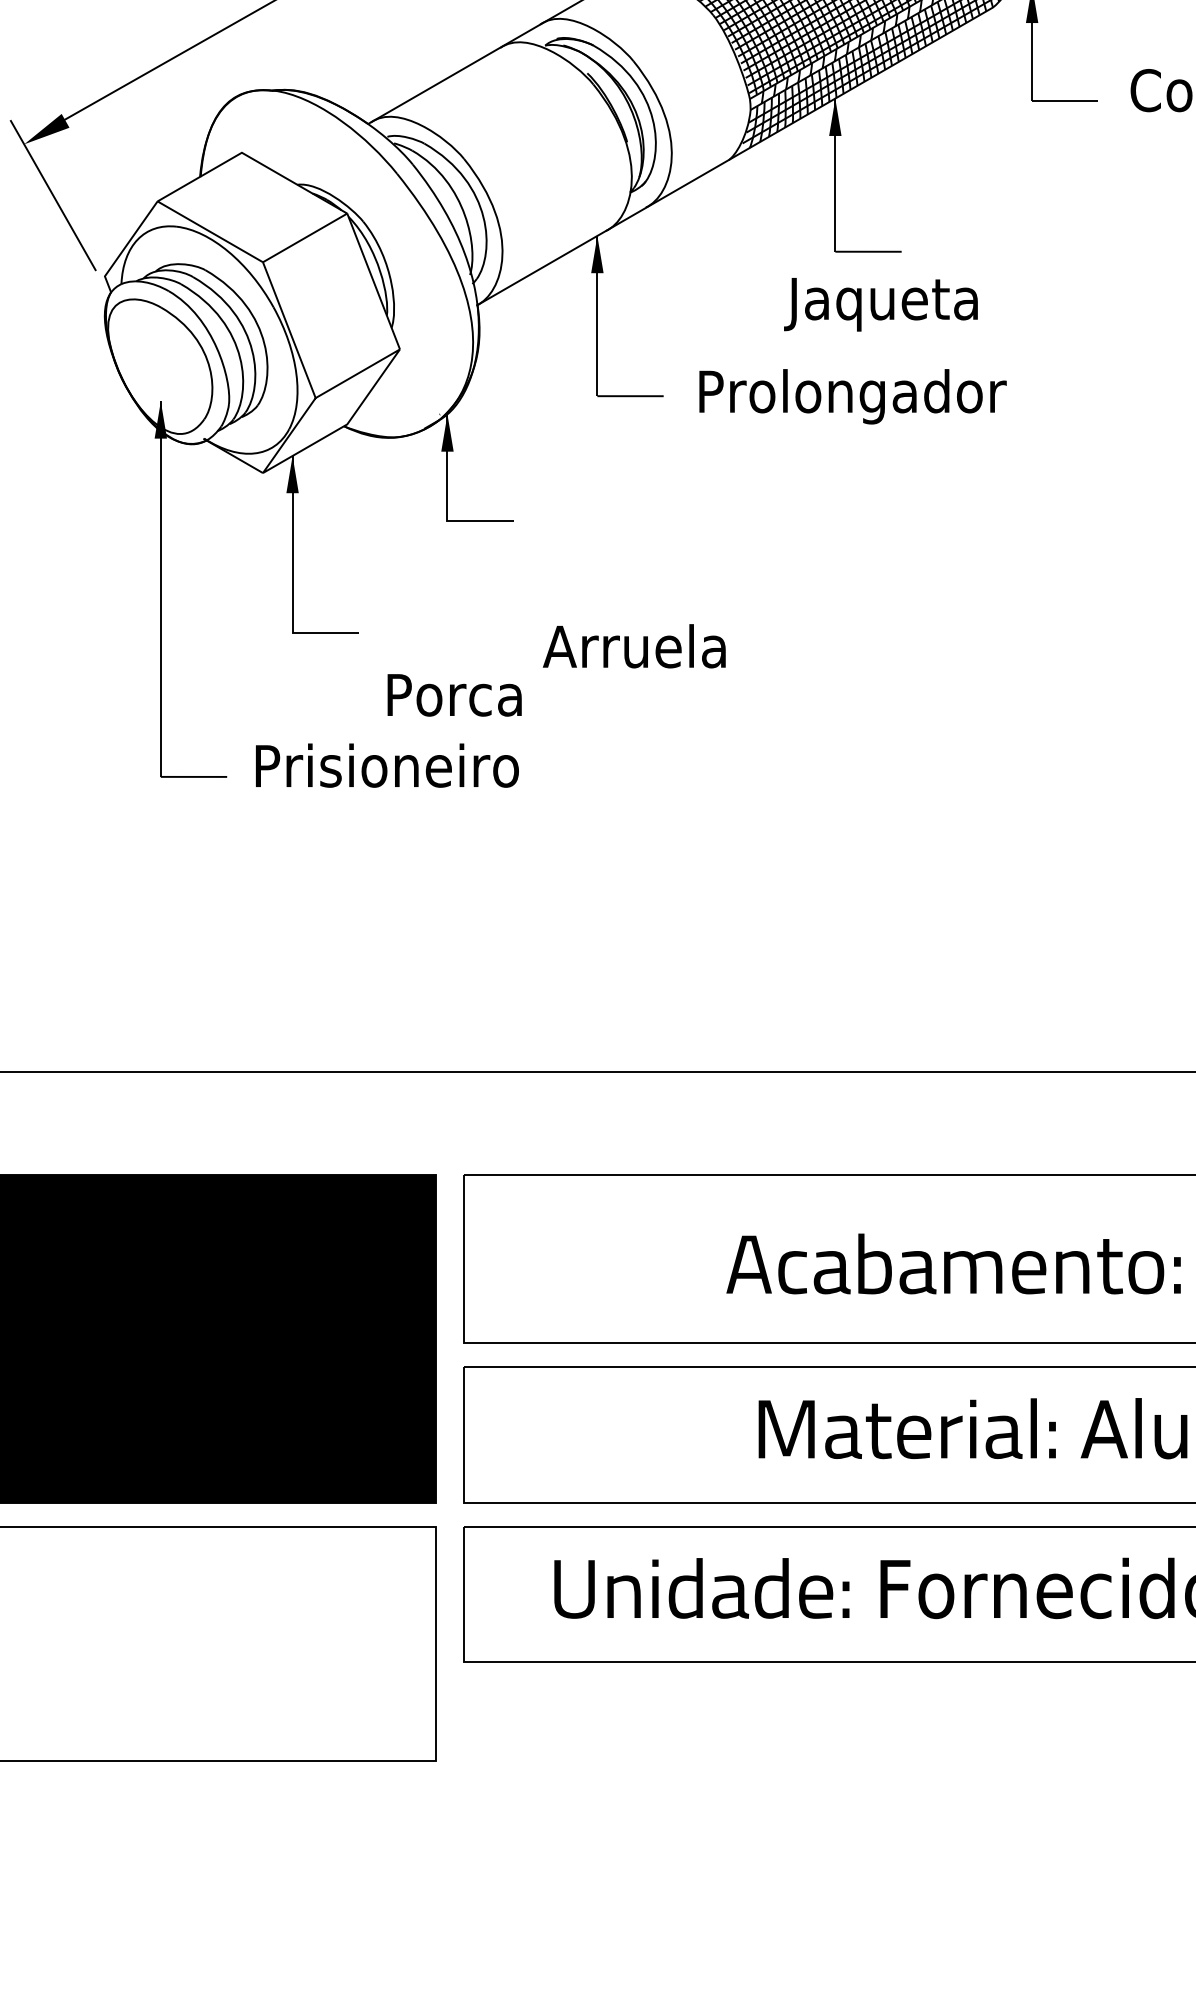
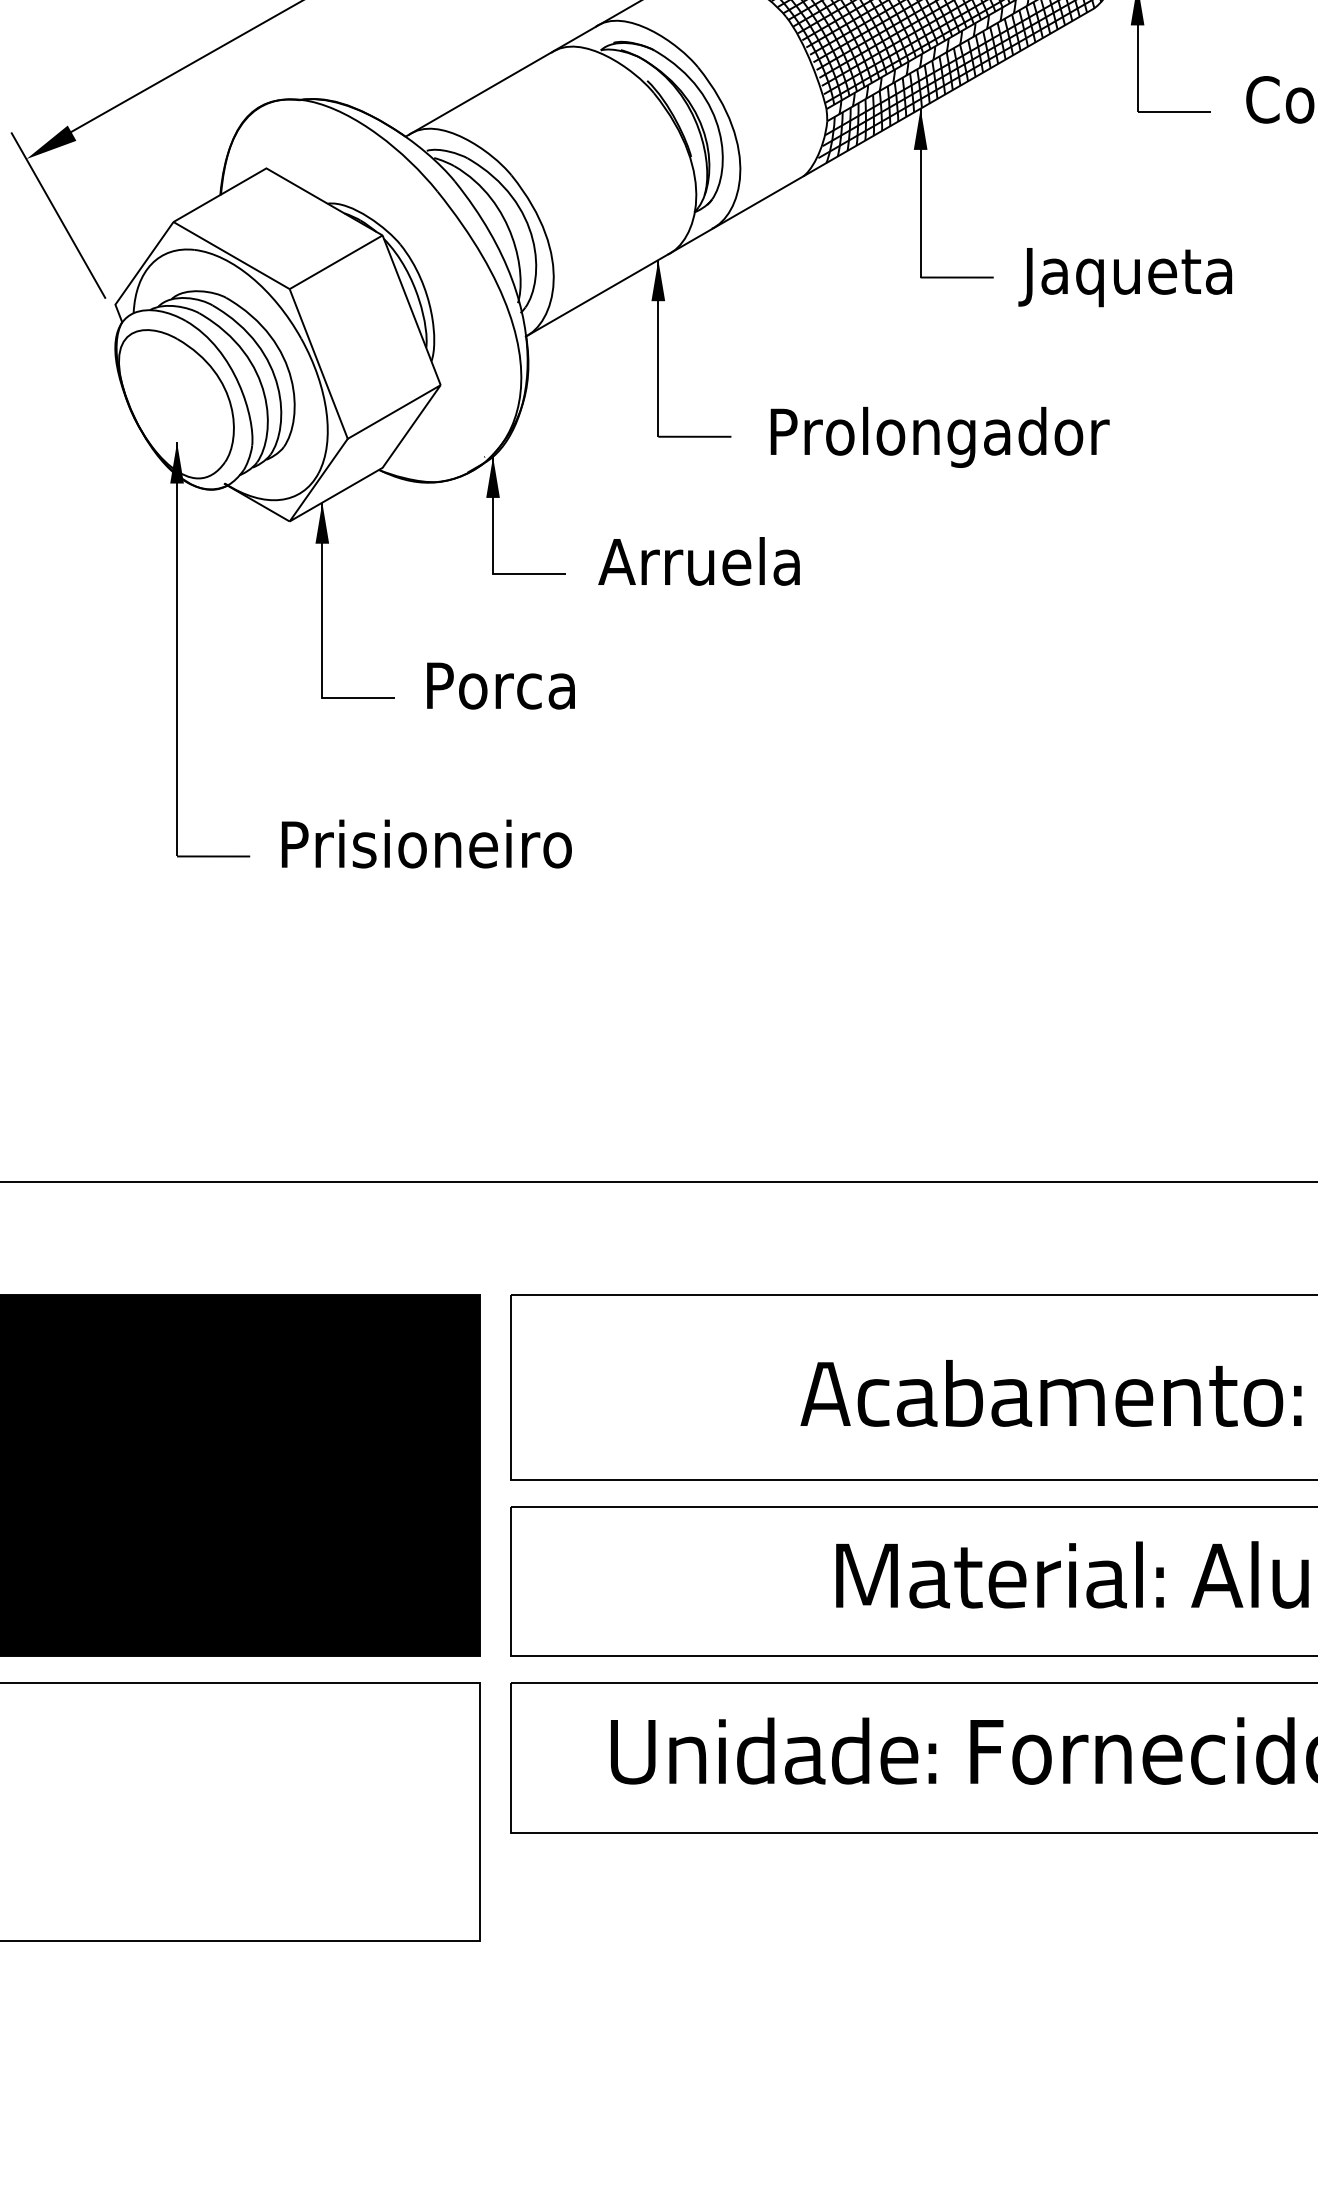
text: (880, 304) -> (1124, 277), moved
text: (633, 646) -> (698, 561), moved
text: (454, 695) -> (500, 686), moved

